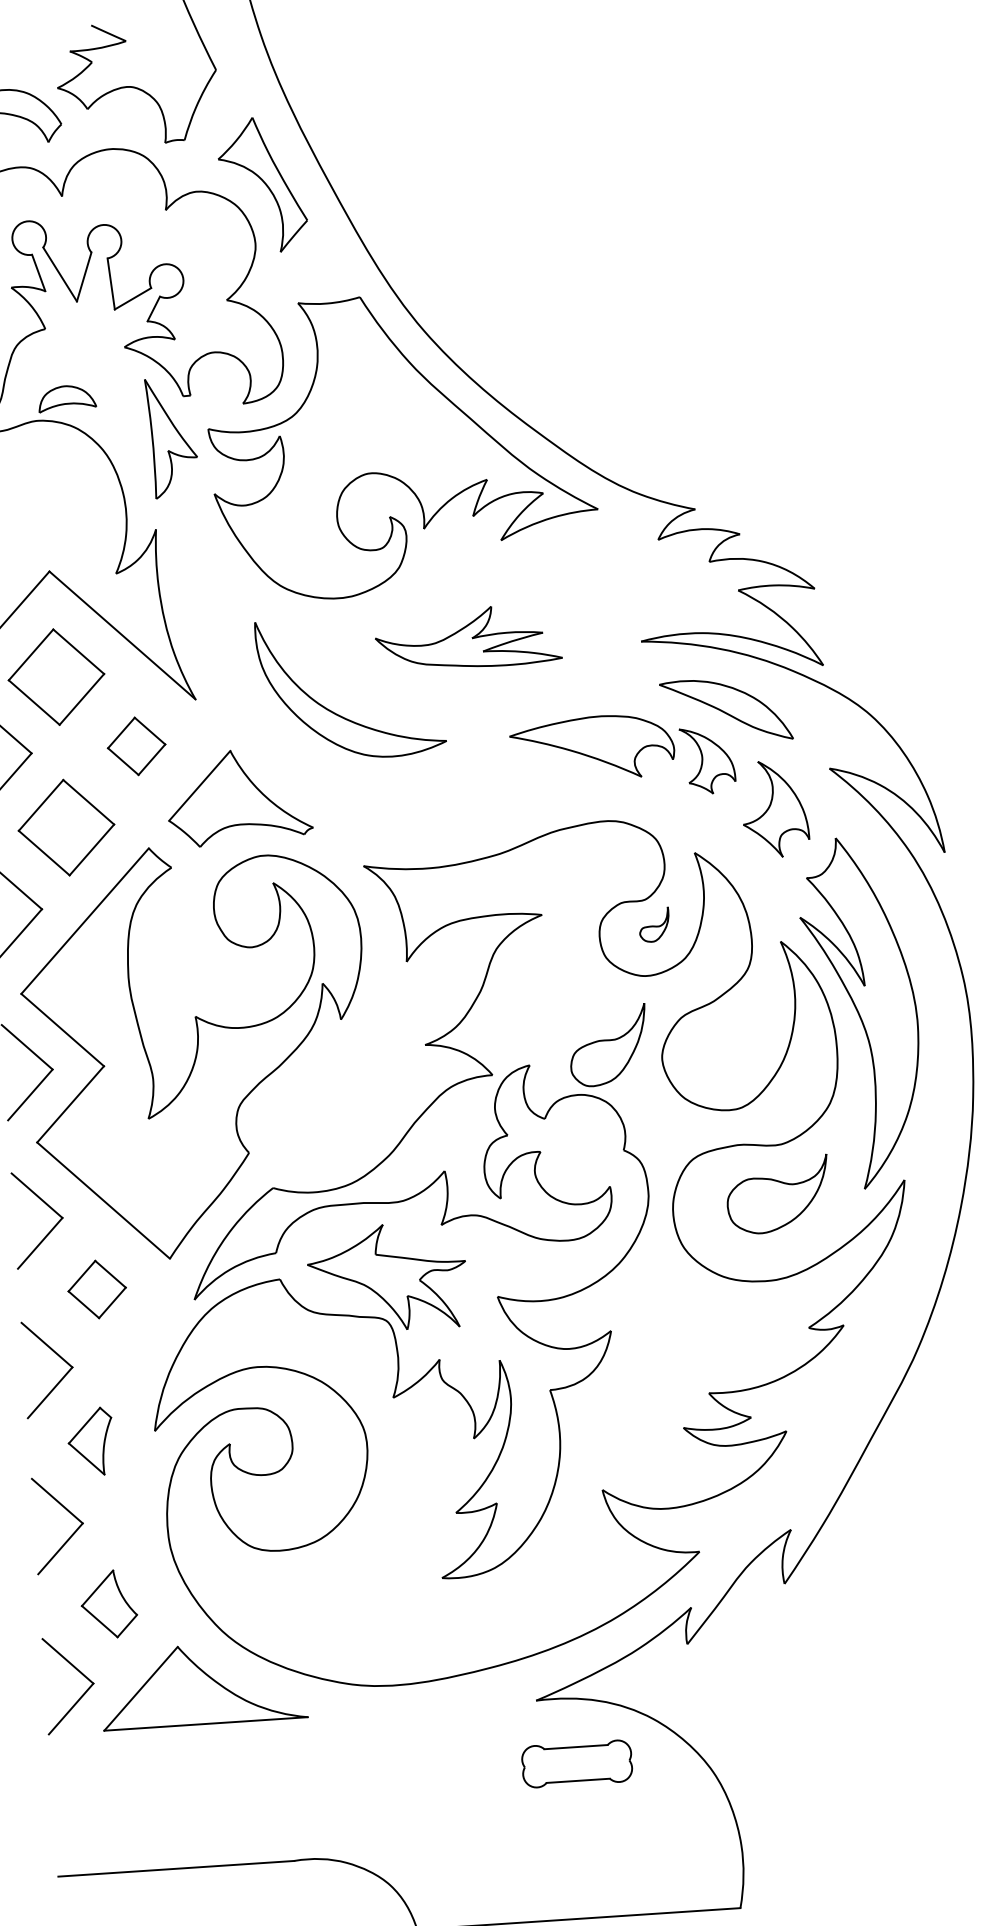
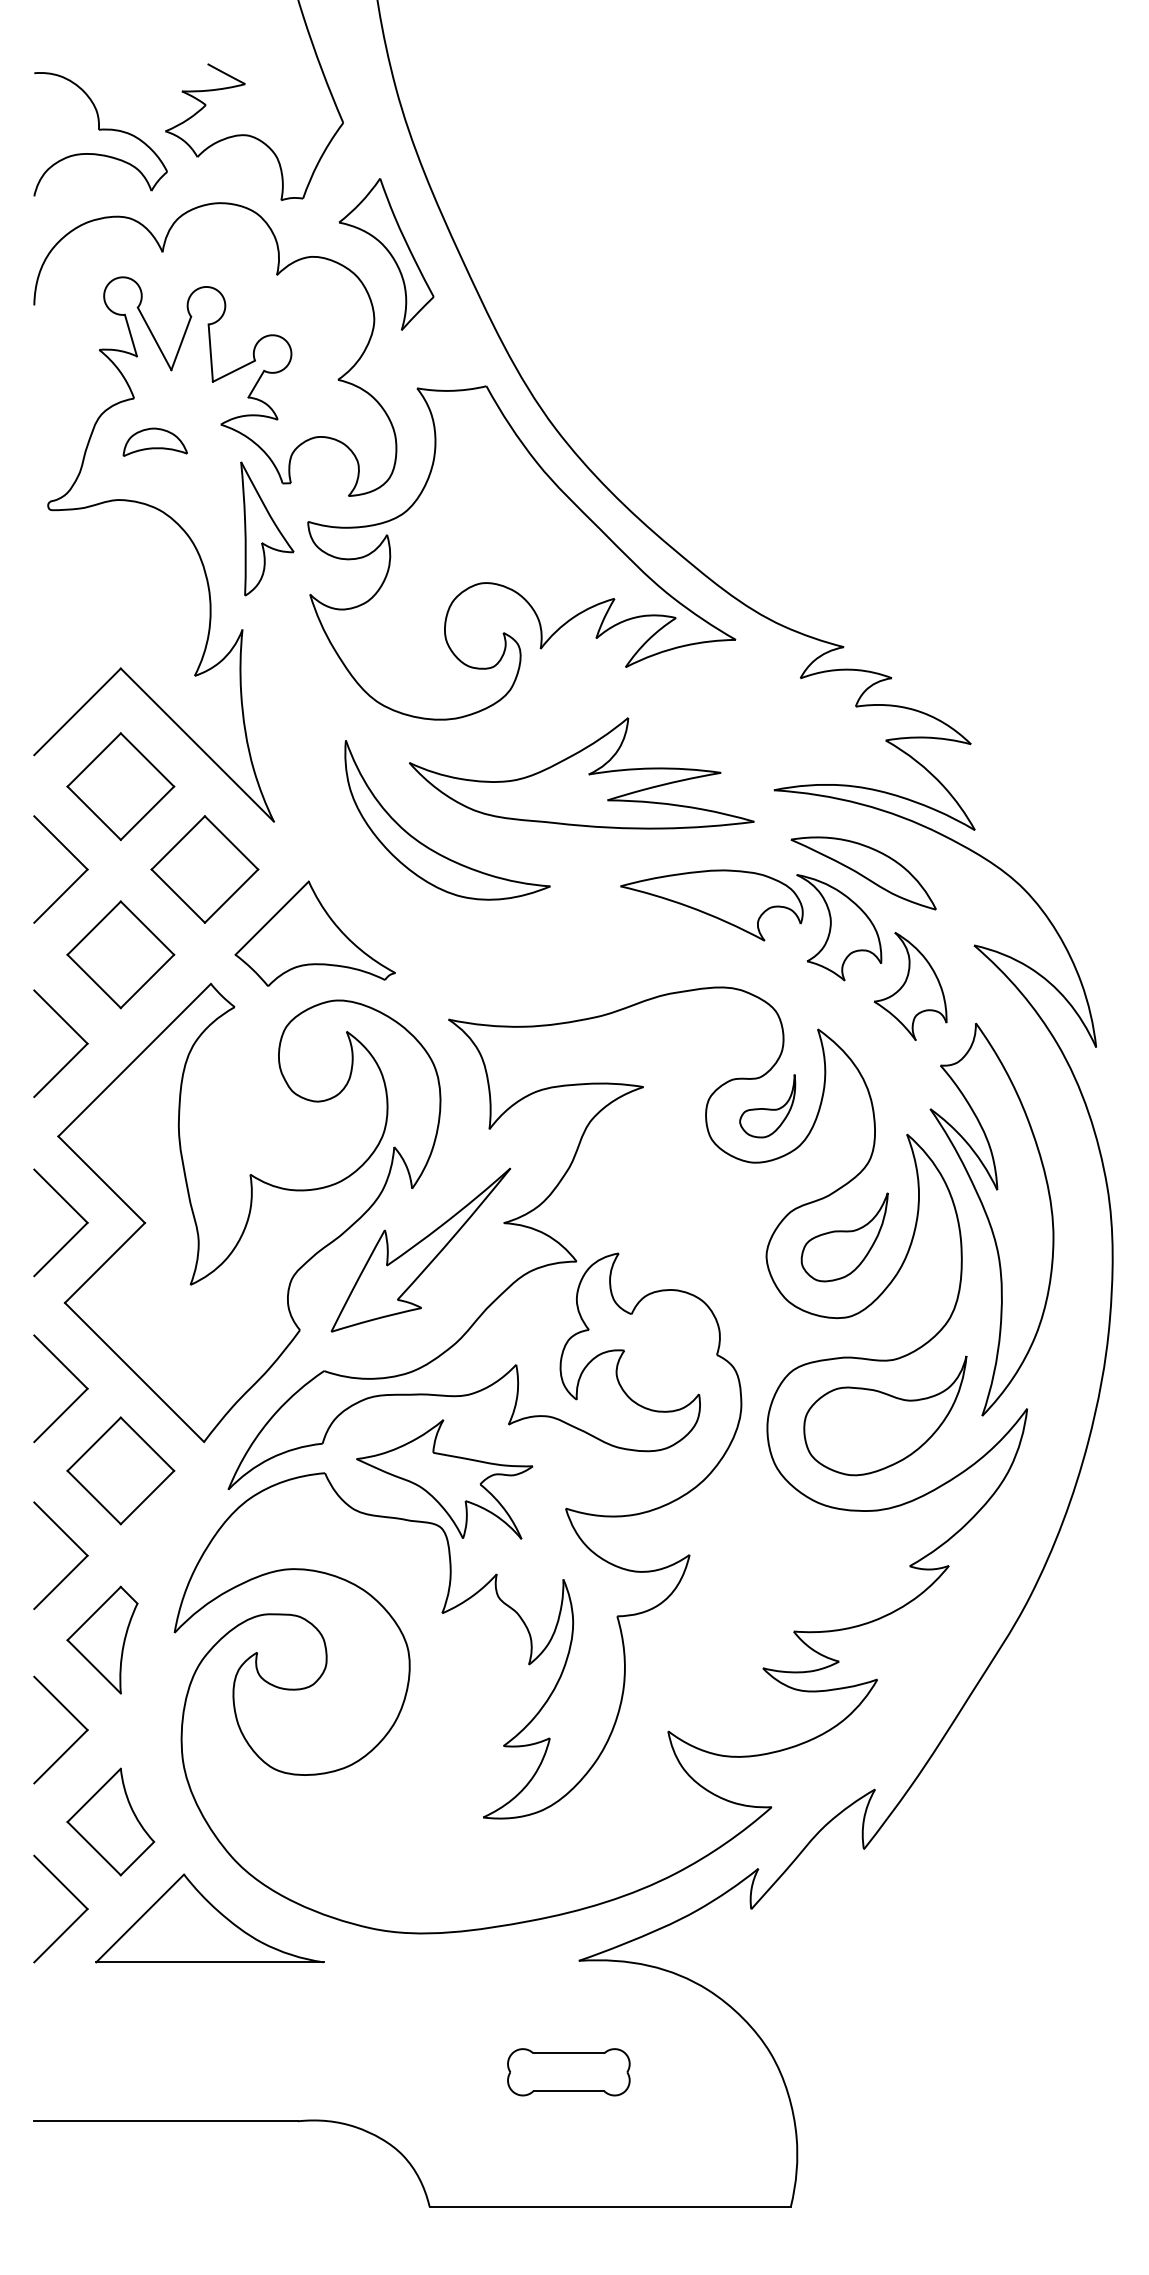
part: (66, 397) -> (154, 441), moved
part: (467, 638) -> (581, 773), size x1.67
part: (136, 746) -> (204, 869), size x1.67
part: (707, 760) -> (839, 927), size x1.43
part: (654, 924) -> (767, 1106), size x1.67
part: (608, 1045) -> (844, 1237), moved
part: (352, 1073) -> (420, 1249), added
part: (778, 1194) -> (885, 1415), size x1.43
part: (96, 1289) -> (120, 1470), size x1.67
part: (90, 1441) -> (102, 1639), size x1.43
part: (108, 1603) -> (110, 1821), size x1.43
part: (576, 1764) -> (568, 2072), moved

